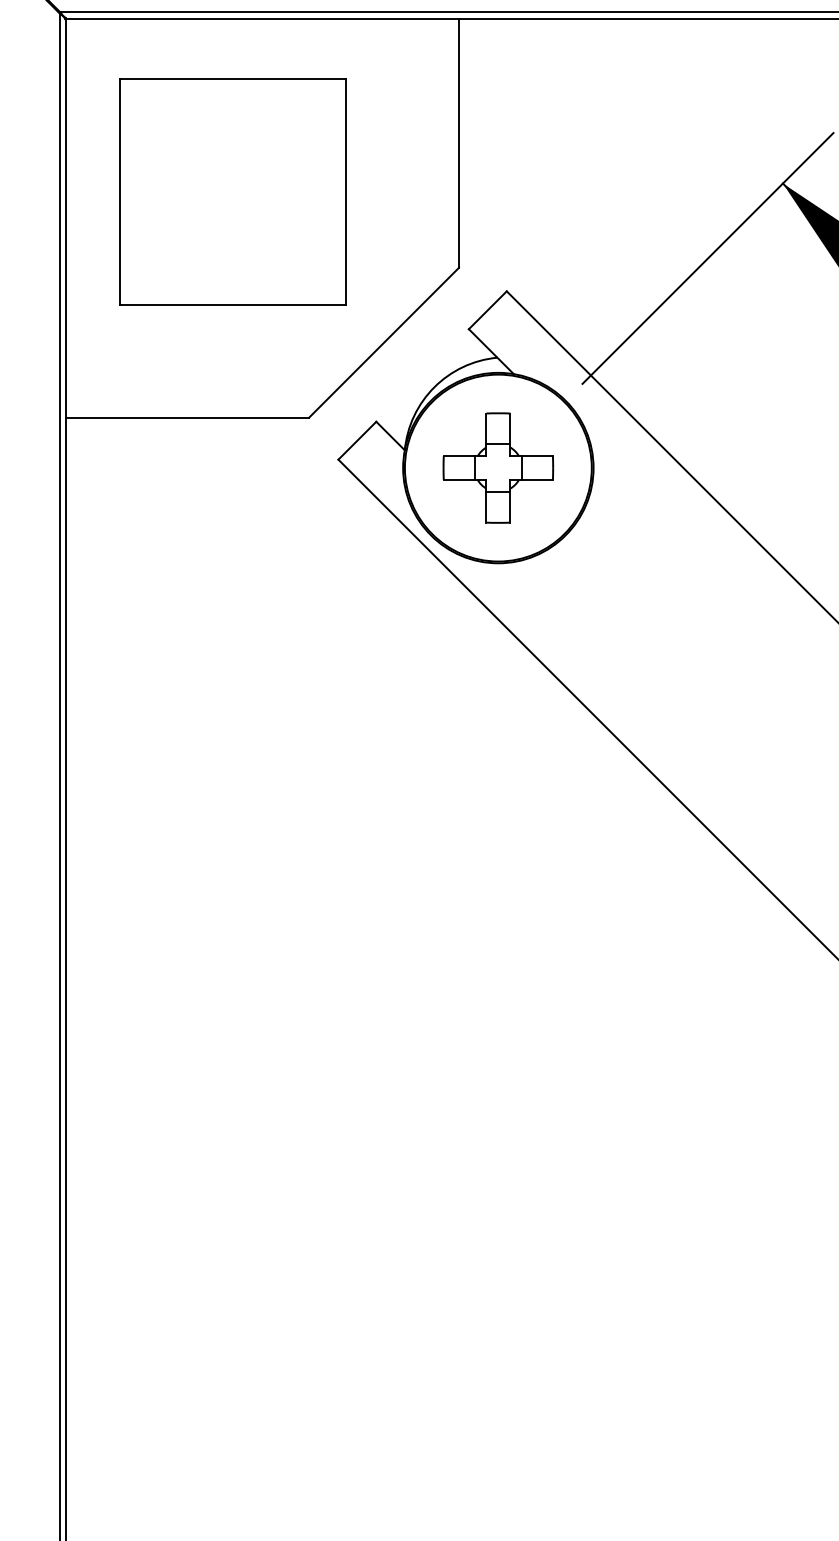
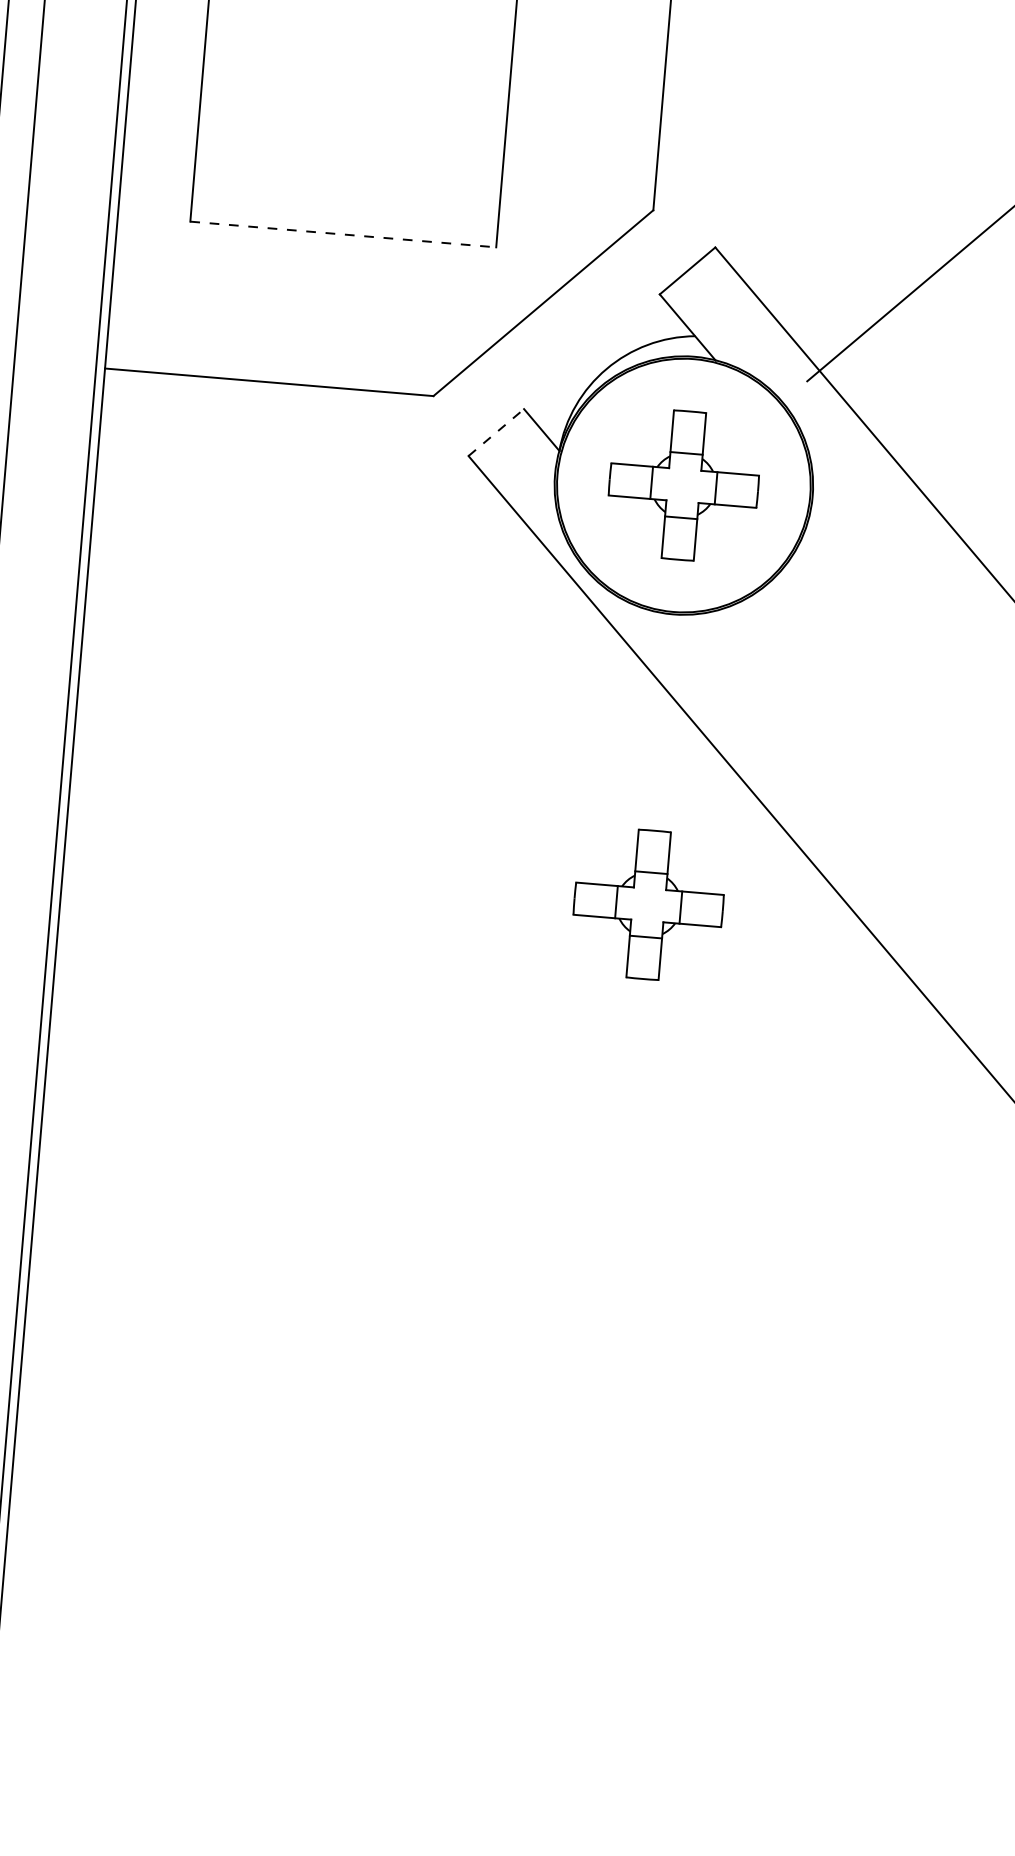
line: (233, 304) -> (344, 234), solid -> dashed
line: (357, 440) -> (496, 432), solid -> dashed
part: (498, 777) -> (648, 904), added

